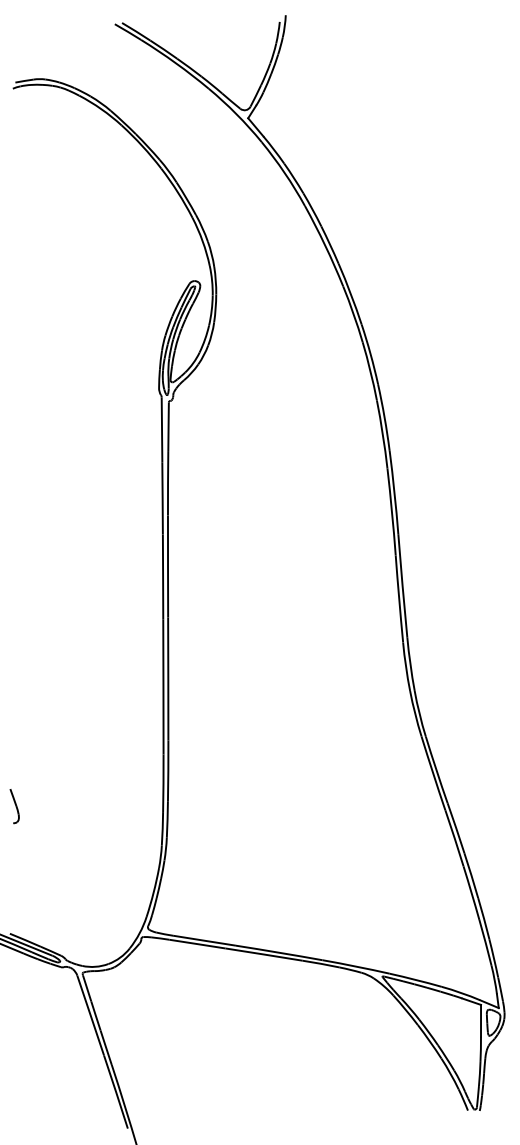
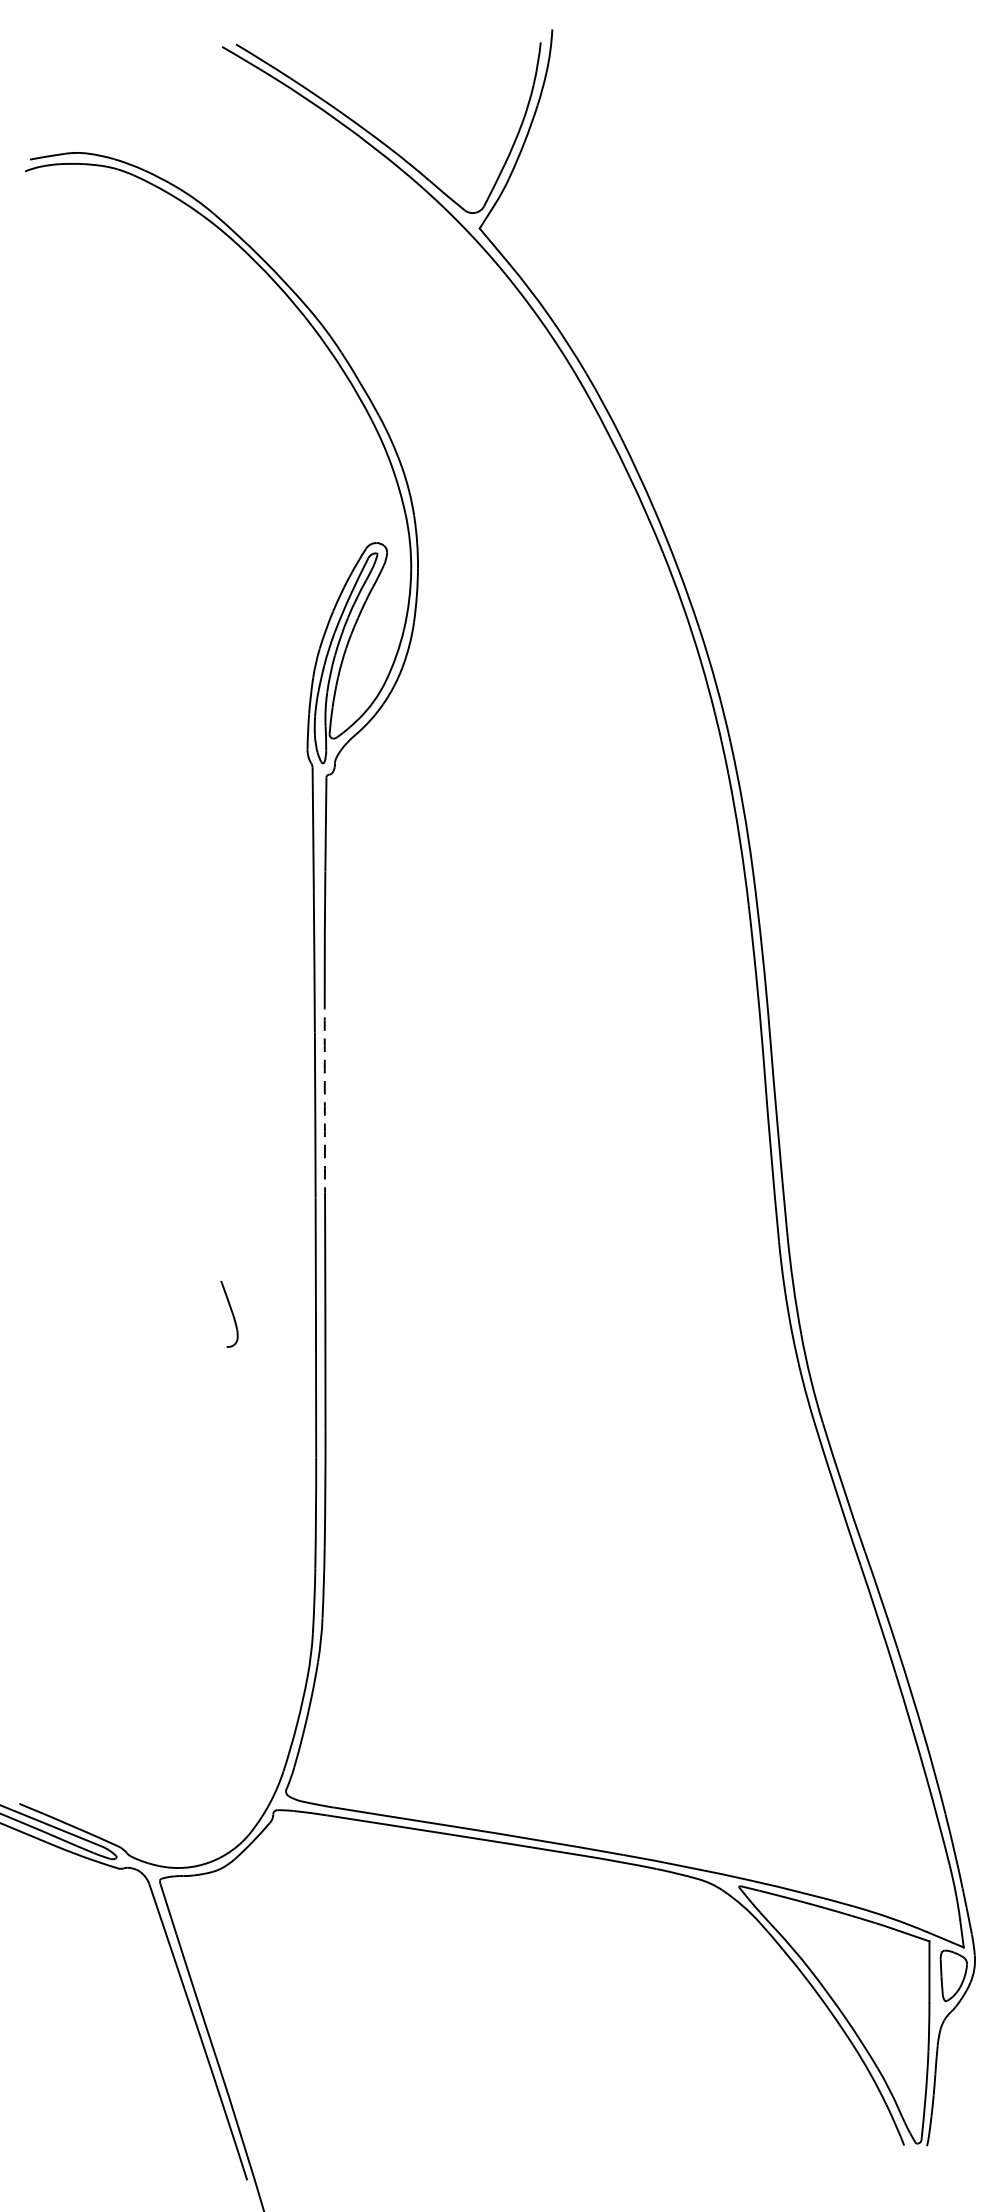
arc: (168, 566) -> (325, 1094), solid -> dashed
part: (14, 806) -> (229, 1314), moved

